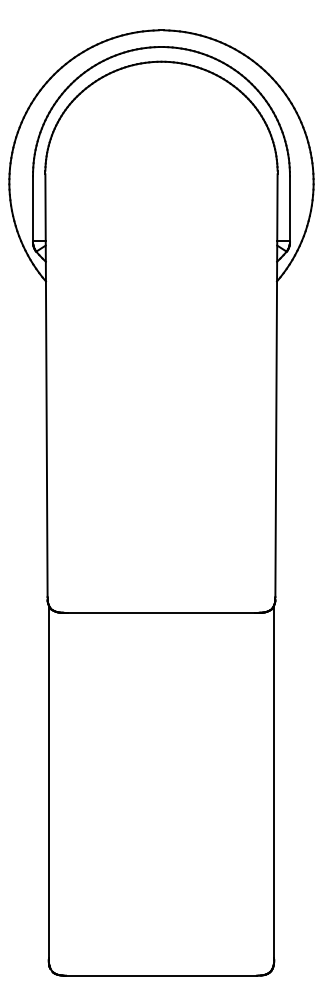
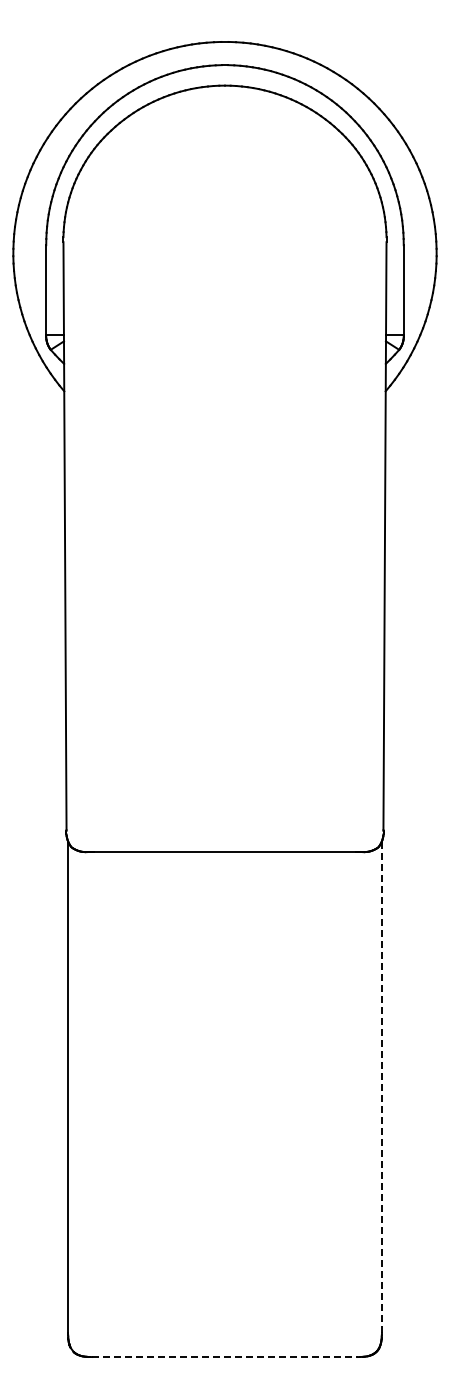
line: (273, 781) -> (381, 1087), solid -> dashed
line: (161, 975) -> (225, 1357), solid -> dashed

